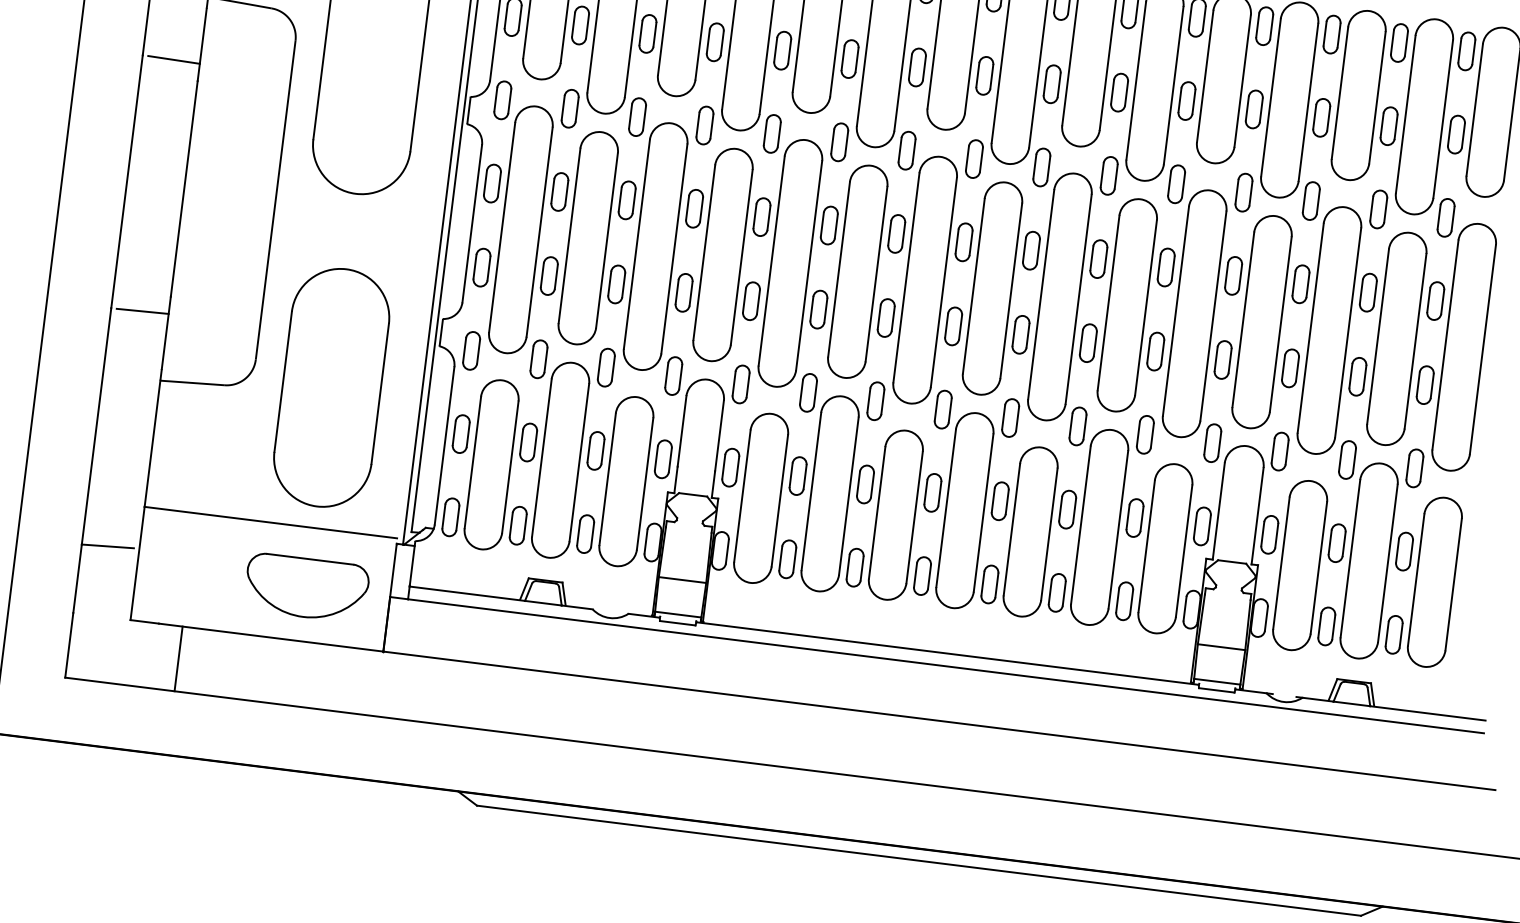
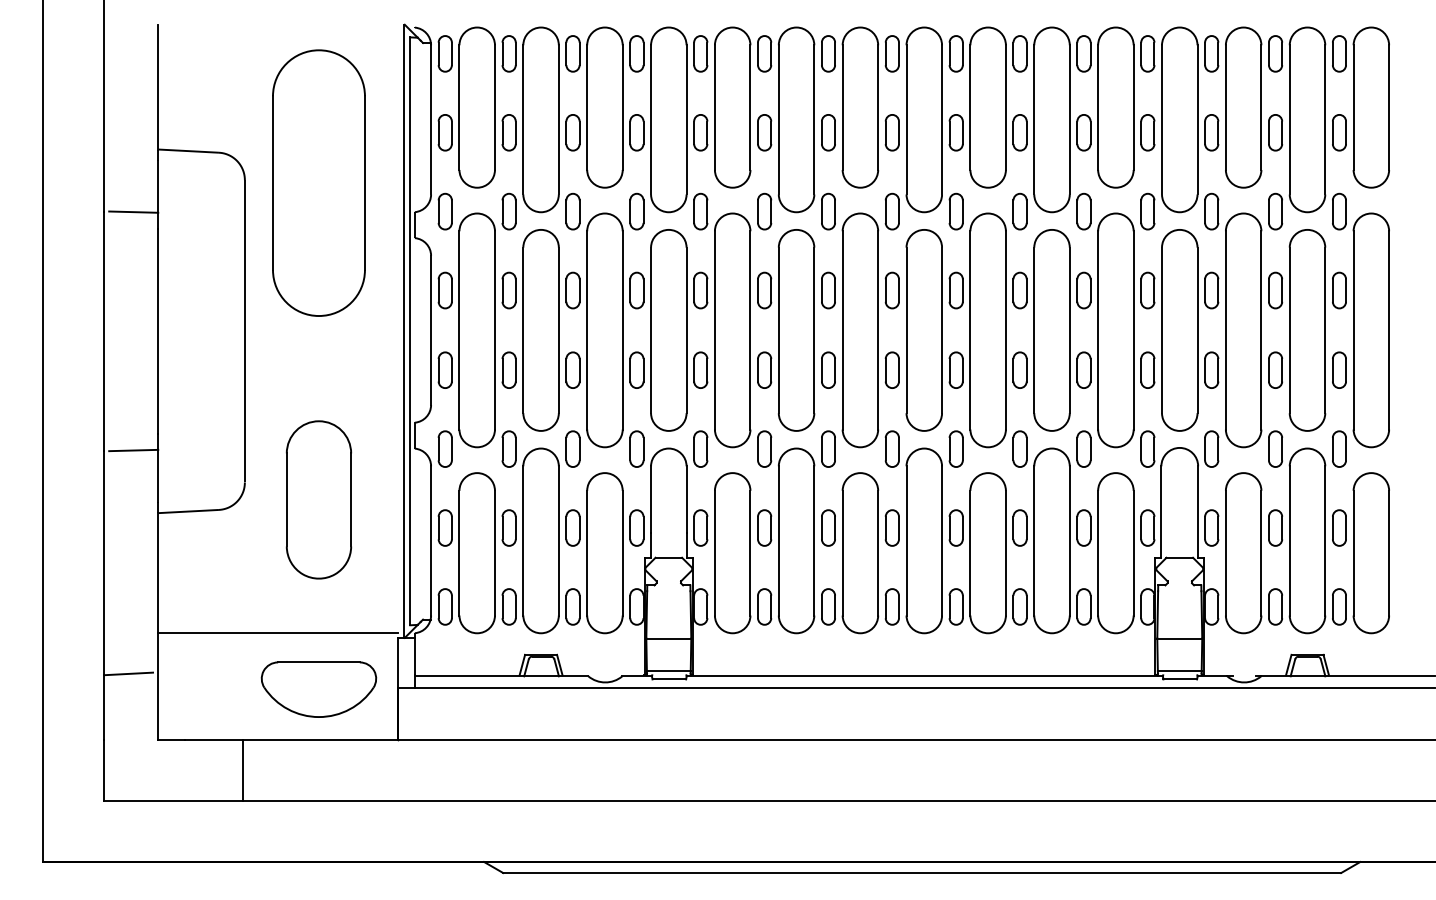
part: (331, 387) -> (318, 499), size x0.7
line: (178, 658) -> (242, 770), moved

